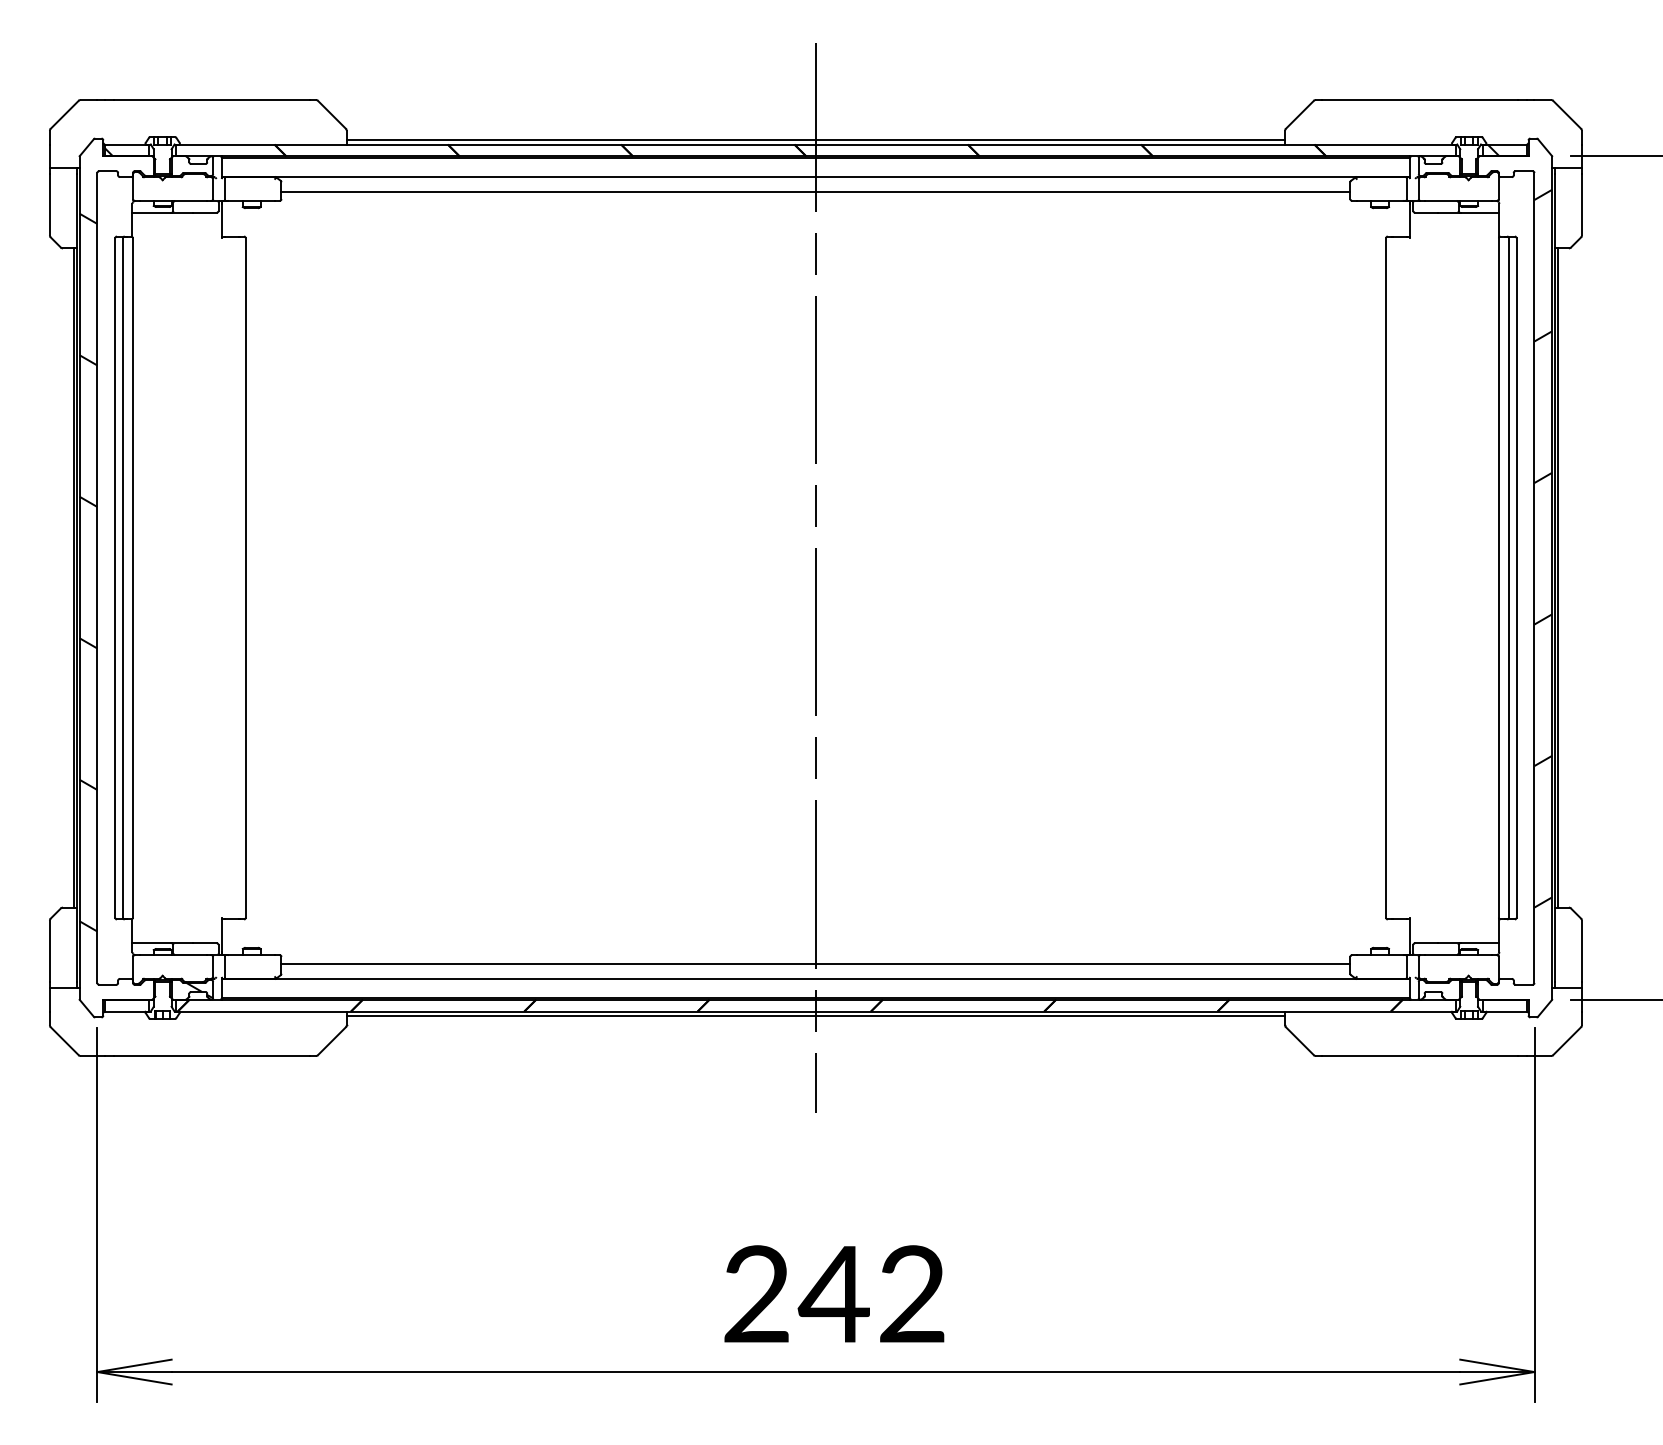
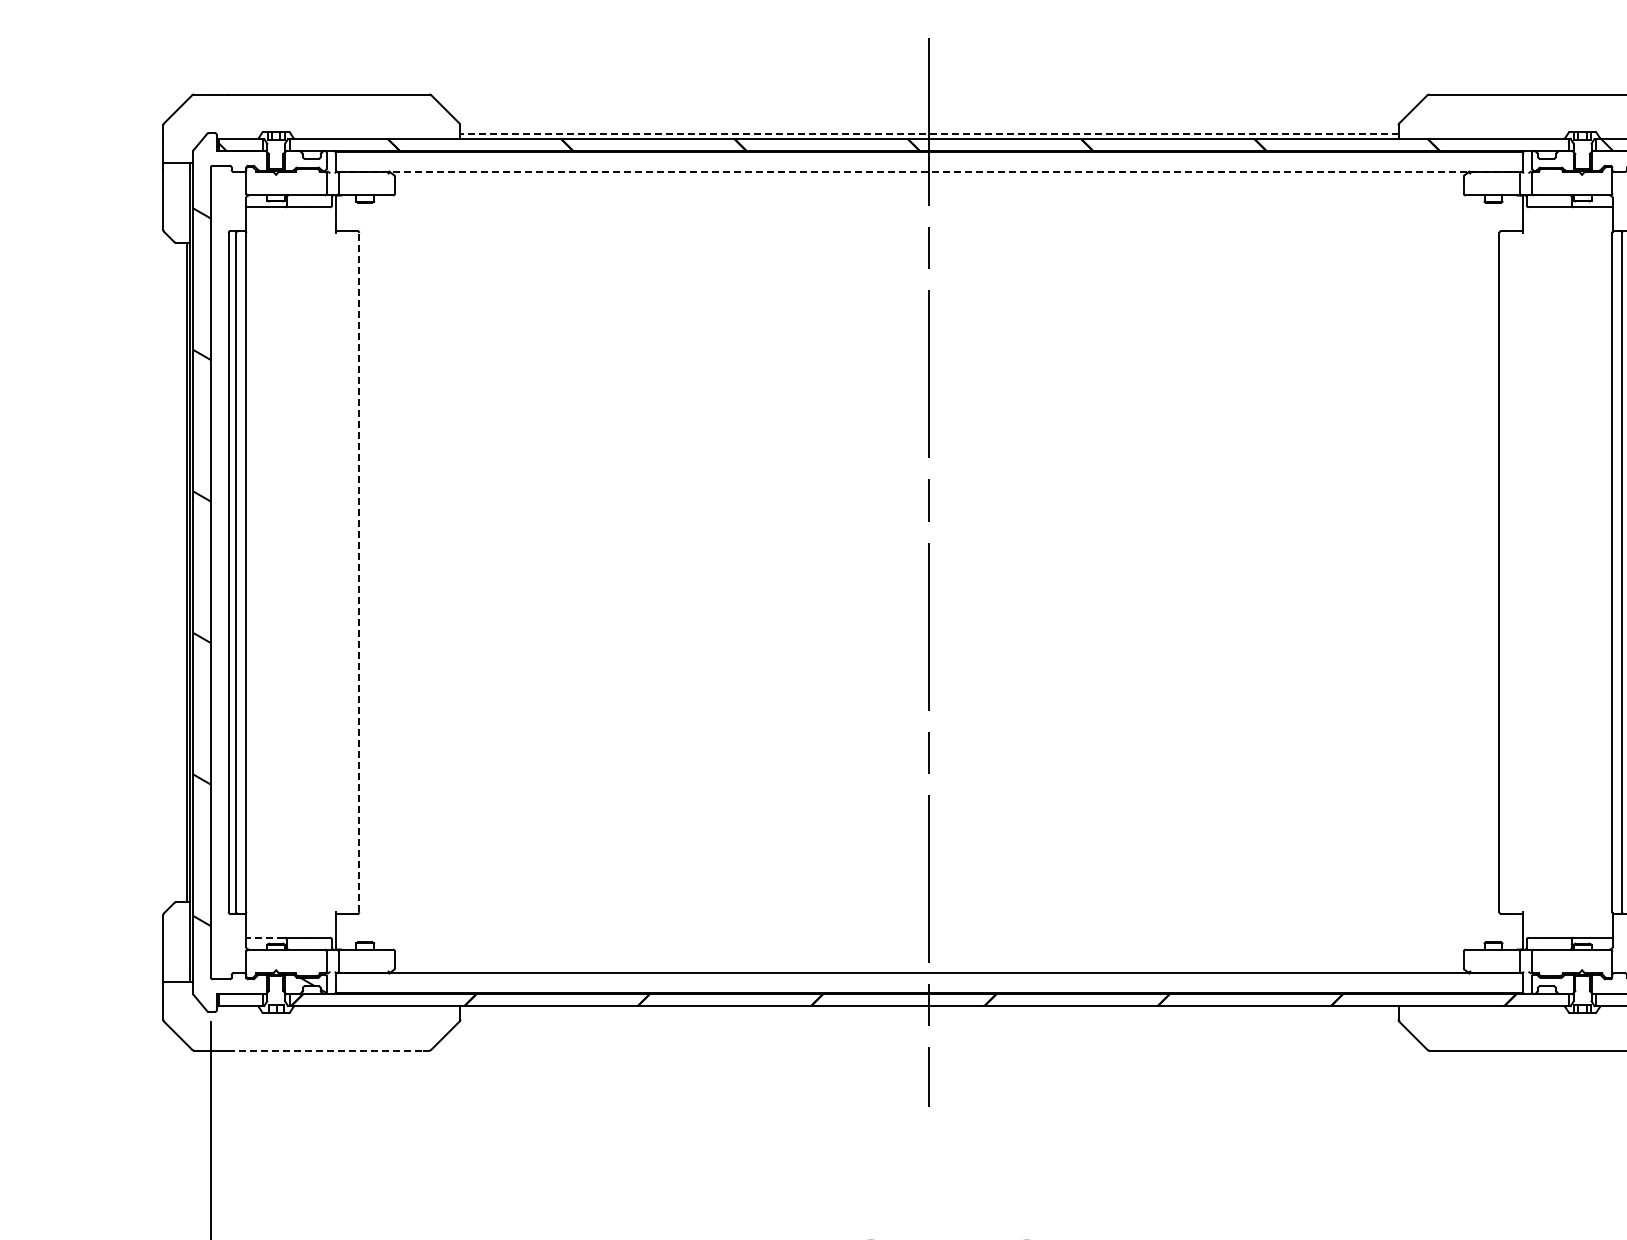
line: (815, 139) -> (928, 134), solid -> dashed
line: (815, 177) -> (928, 172), solid -> dashed
line: (815, 192) -> (928, 187), removed
line: (245, 578) -> (358, 573), solid -> dashed
line: (151, 943) -> (264, 938), solid -> dashed
line: (815, 964) -> (928, 959), removed
line: (815, 1016) -> (928, 1011), removed
line: (212, 1056) -> (325, 1051), solid -> dashed

